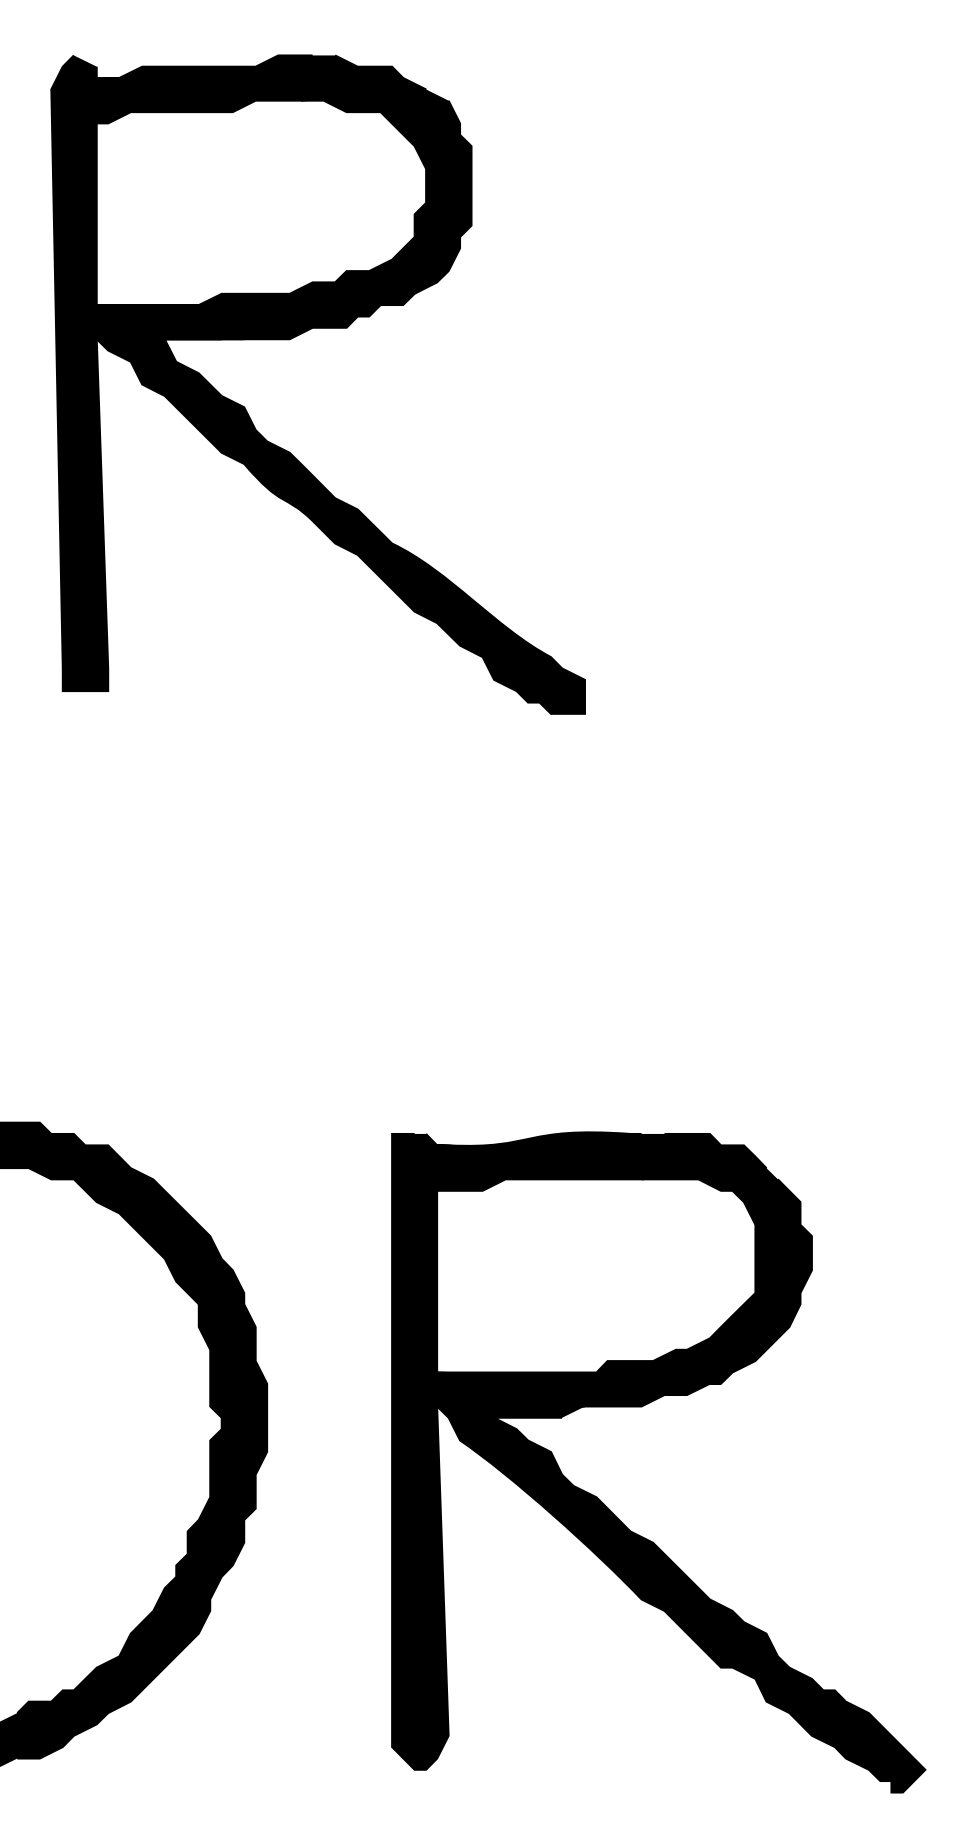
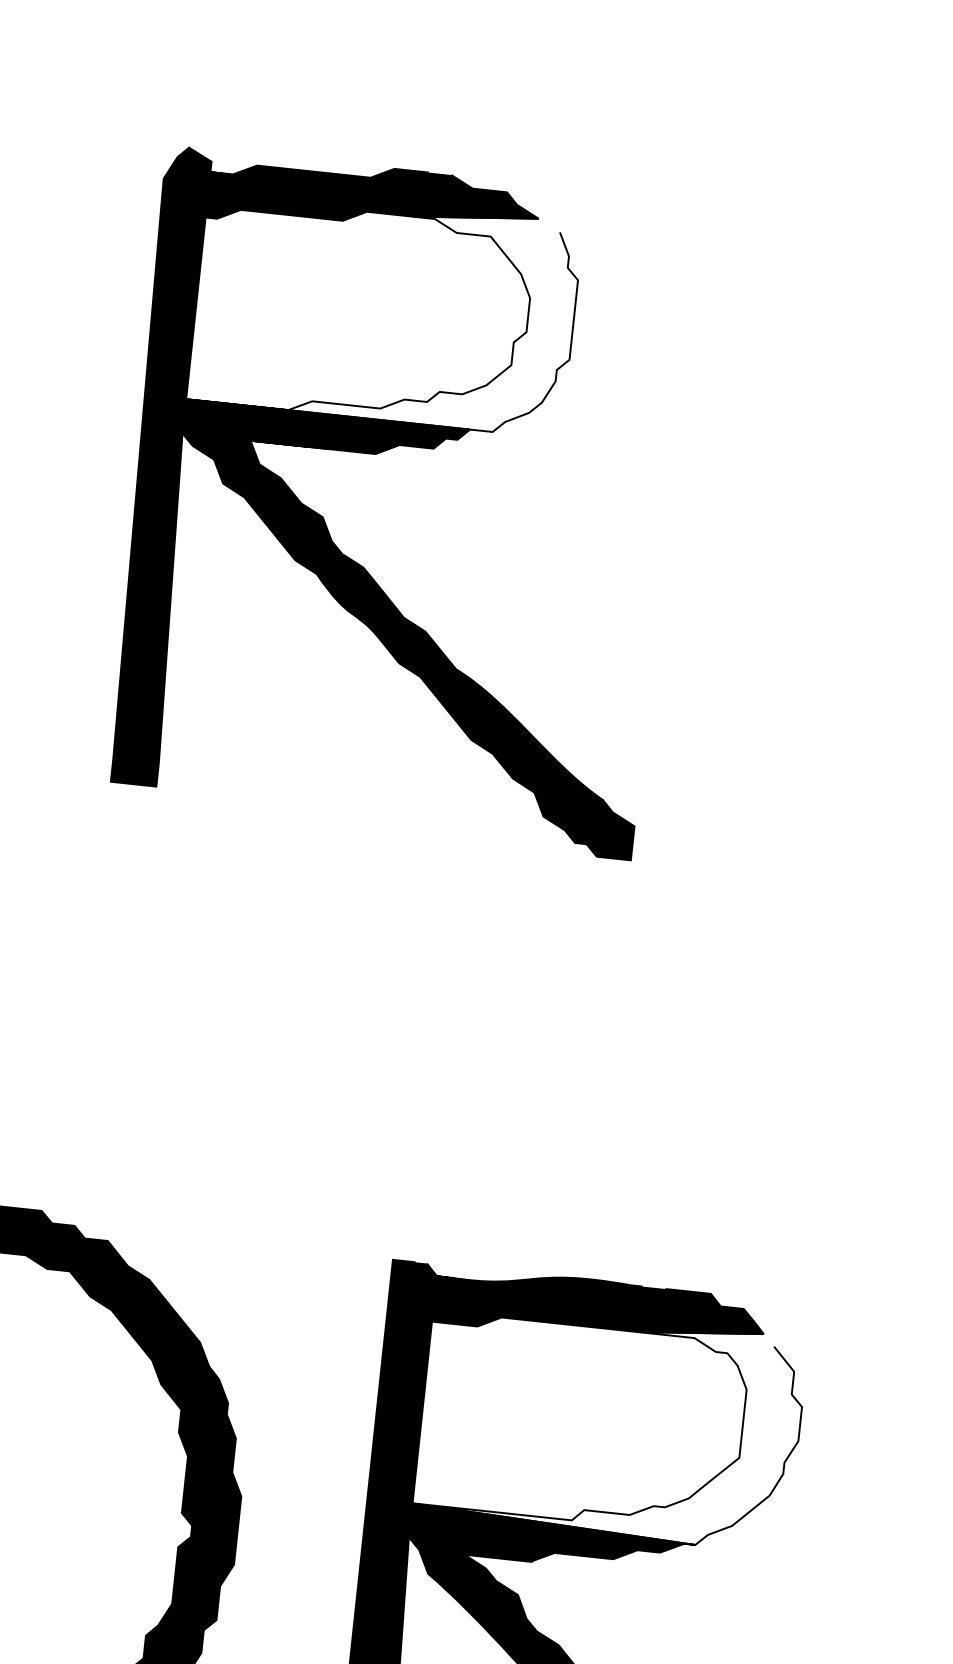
fill: (283, 197) -> (384, 311), removed
fill: (624, 1275) -> (610, 1426), removed

